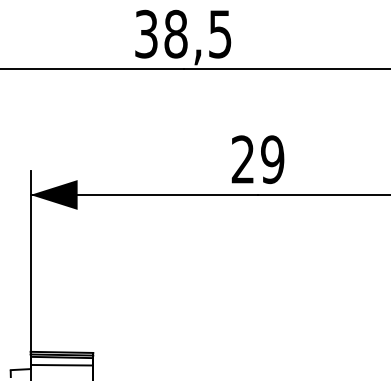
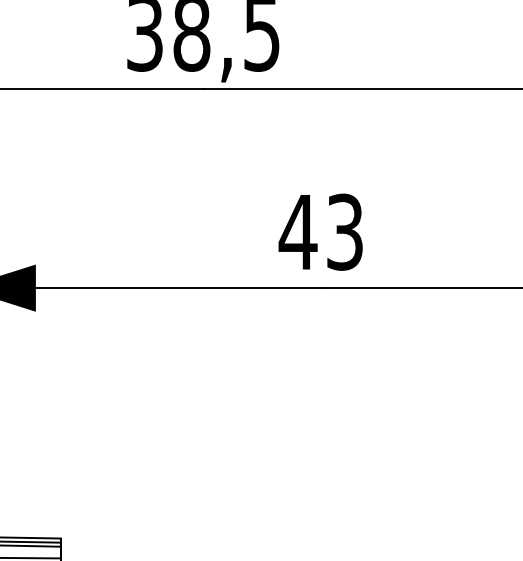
text: (257, 159) -> (321, 231), 29 -> 43

